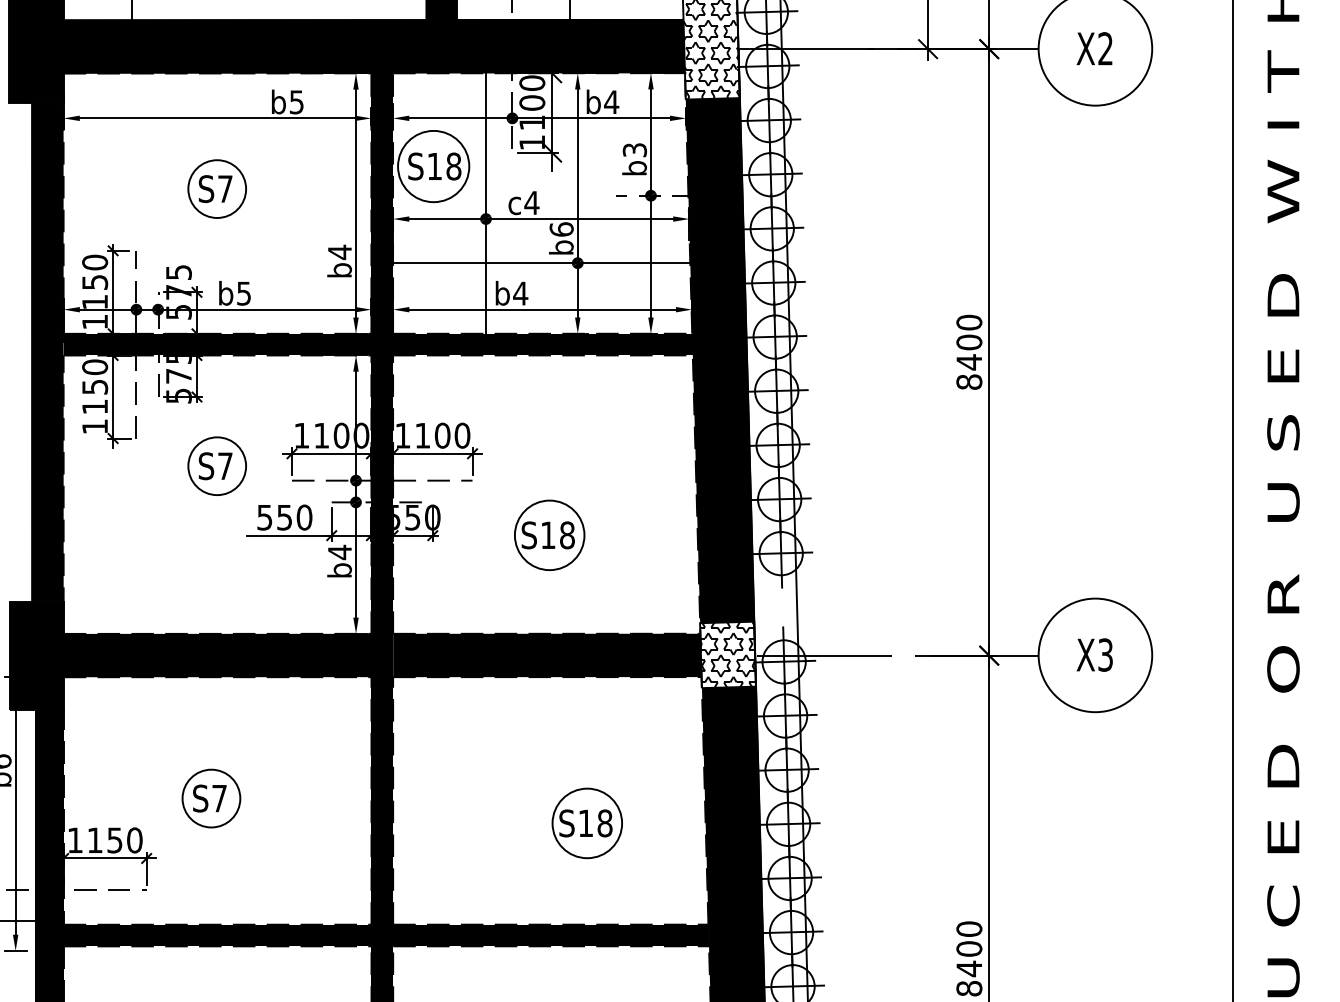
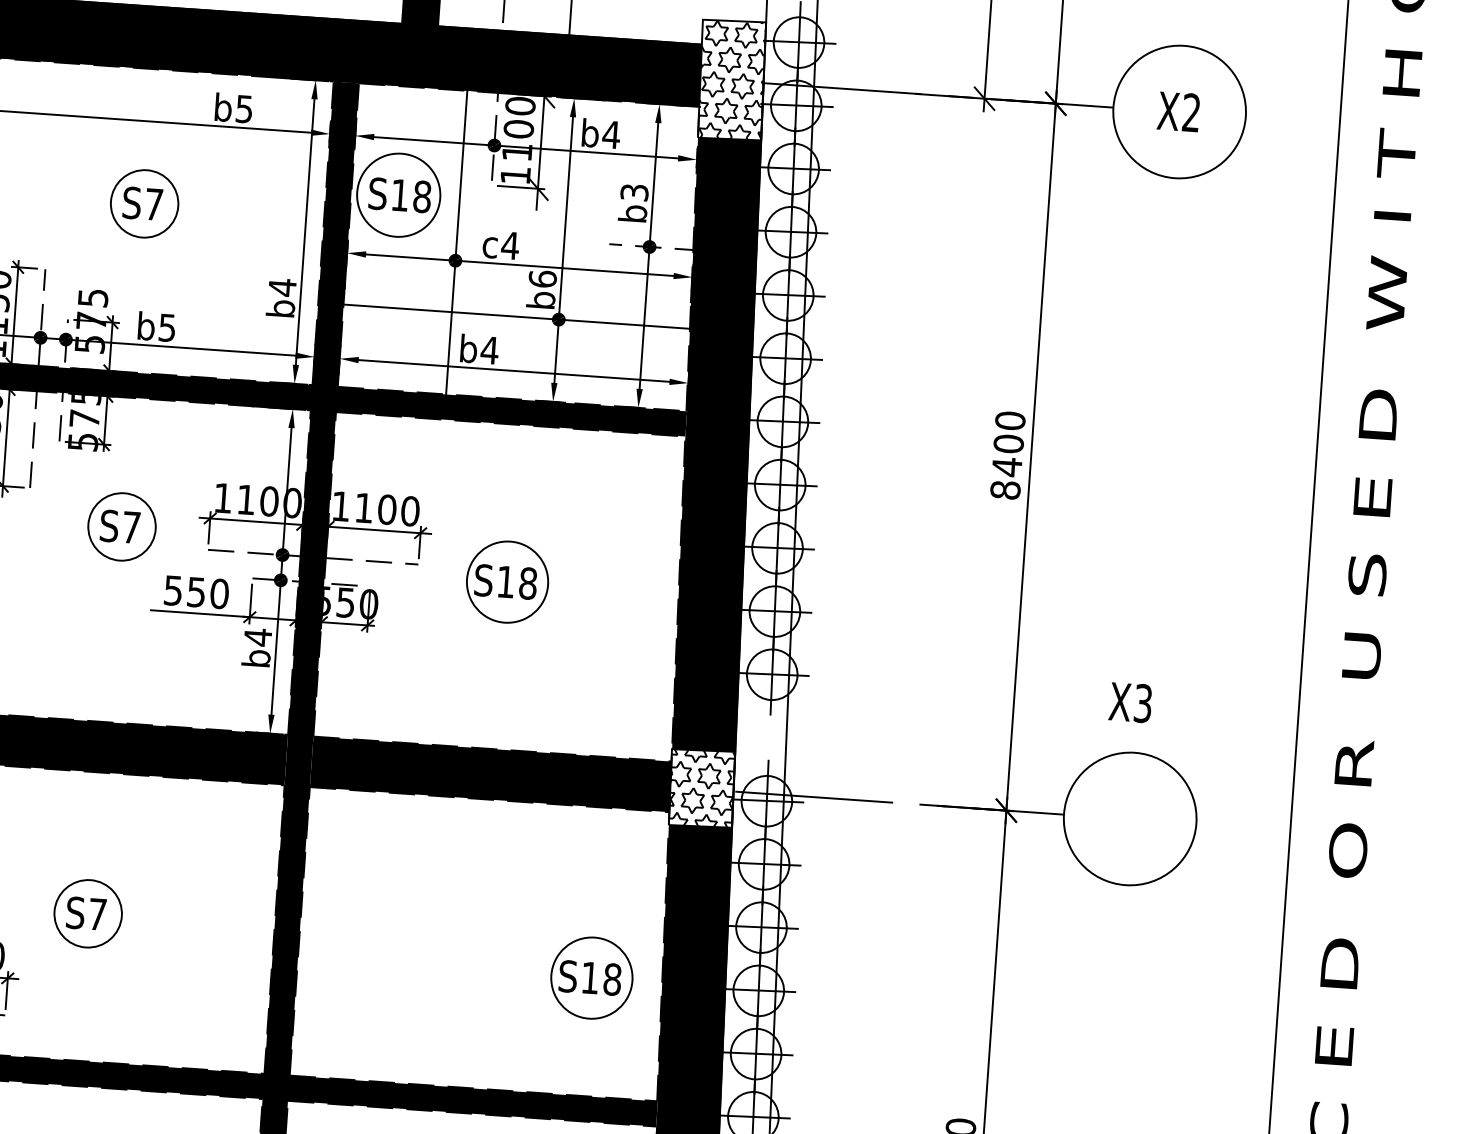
part: (549, 534) -> (507, 581), moved
text: (1094, 654) -> (1130, 701), moved
part: (586, 823) -> (590, 978), moved

